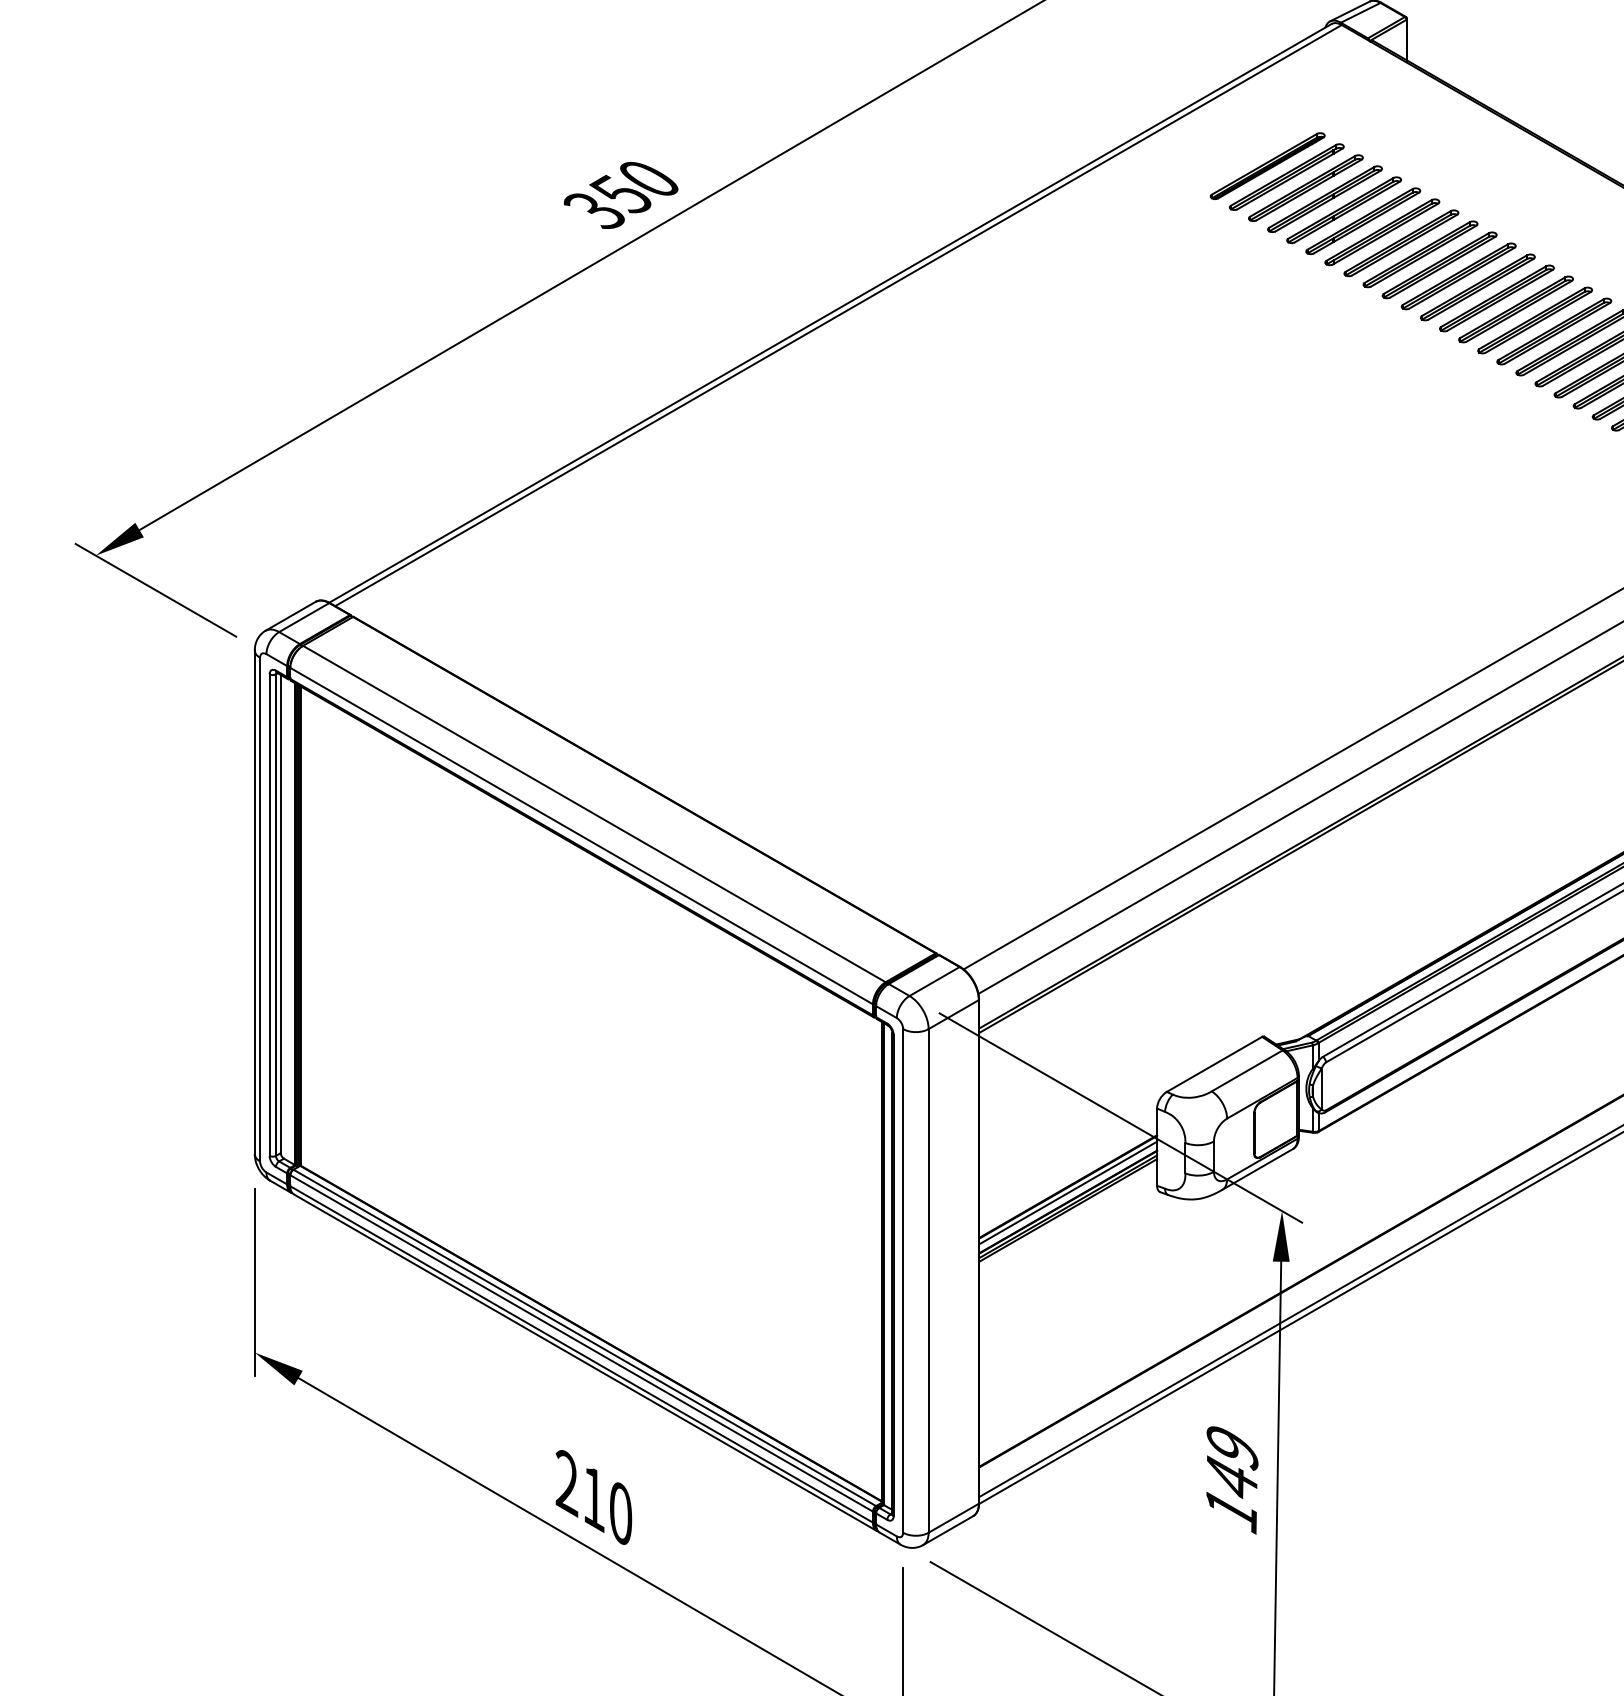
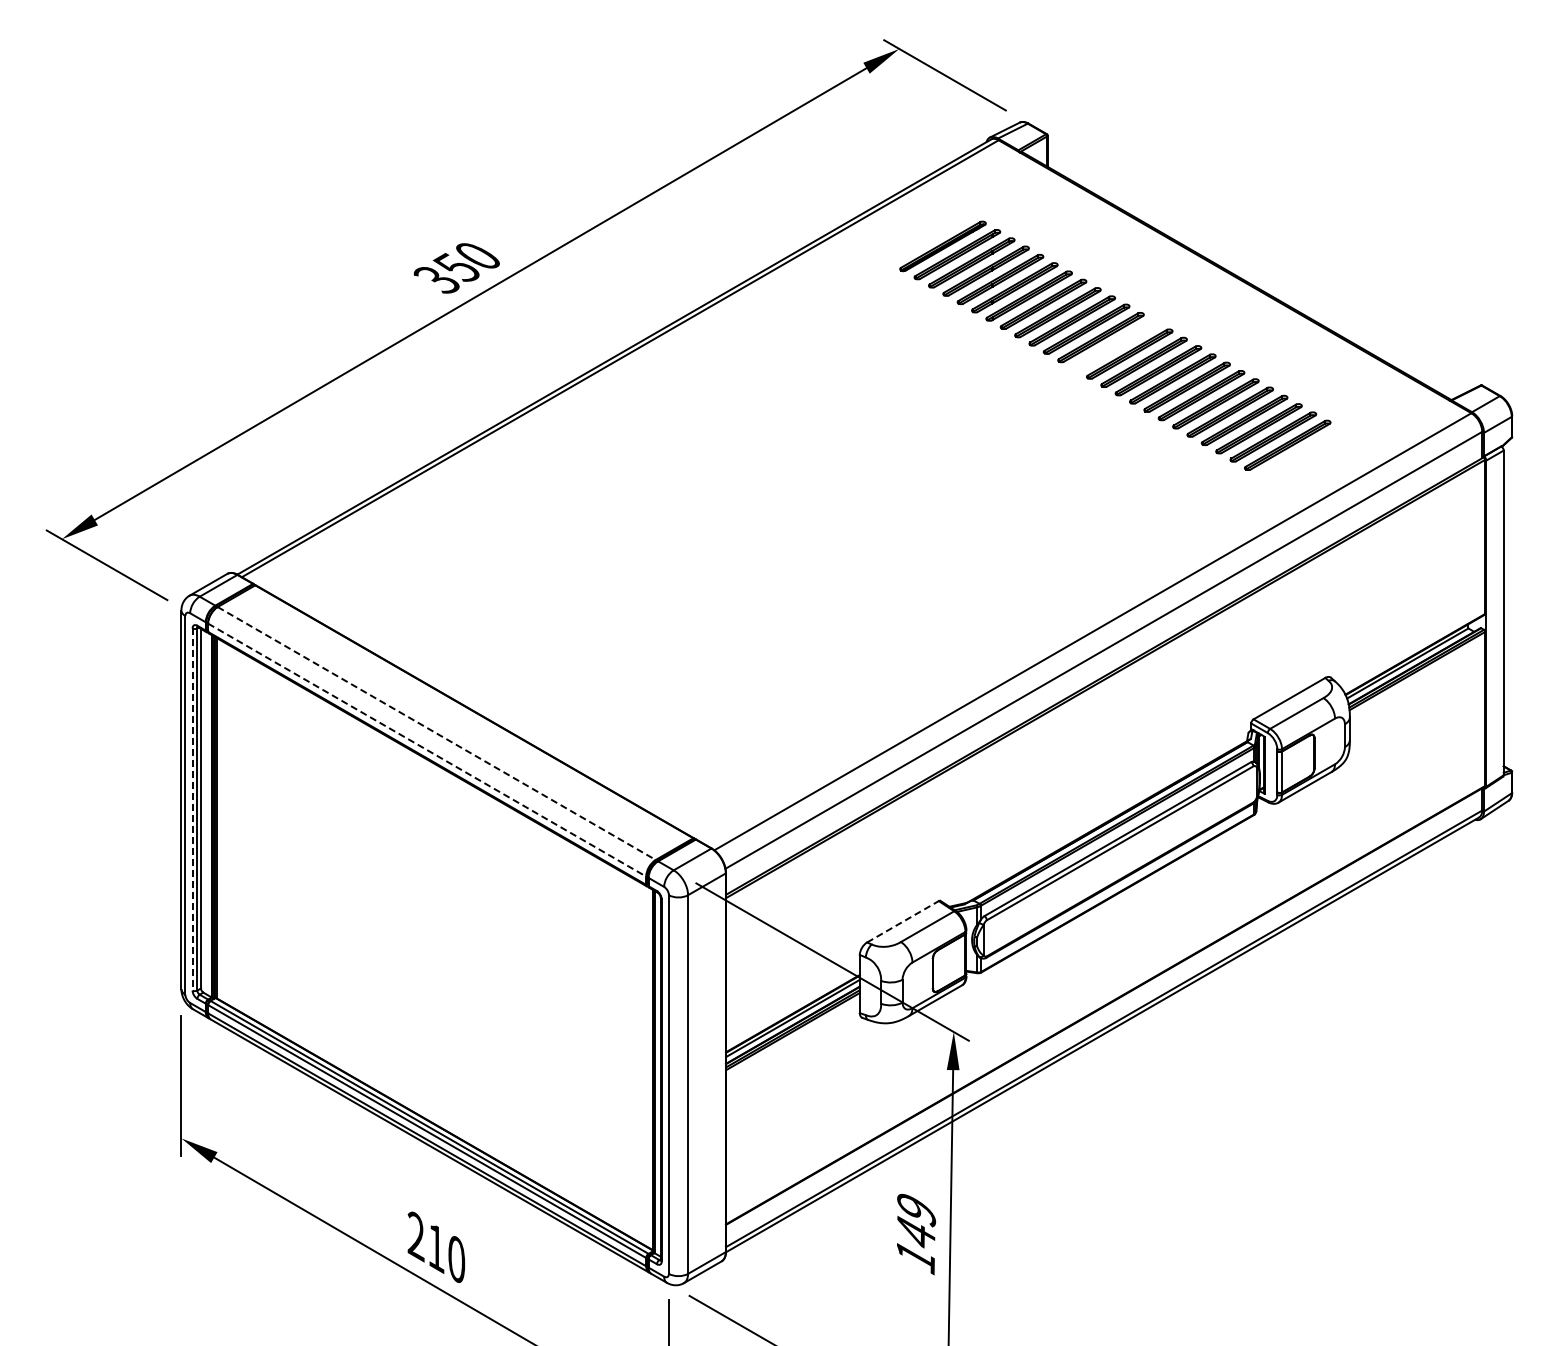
part: (1497, 297) -> (1115, 345), removed
line: (594, 814) -> (436, 733), solid -> dashed
line: (582, 836) -> (427, 750), solid -> dashed
line: (269, 916) -> (192, 810), solid -> dashed
line: (1215, 1064) -> (903, 921), solid -> dashed

